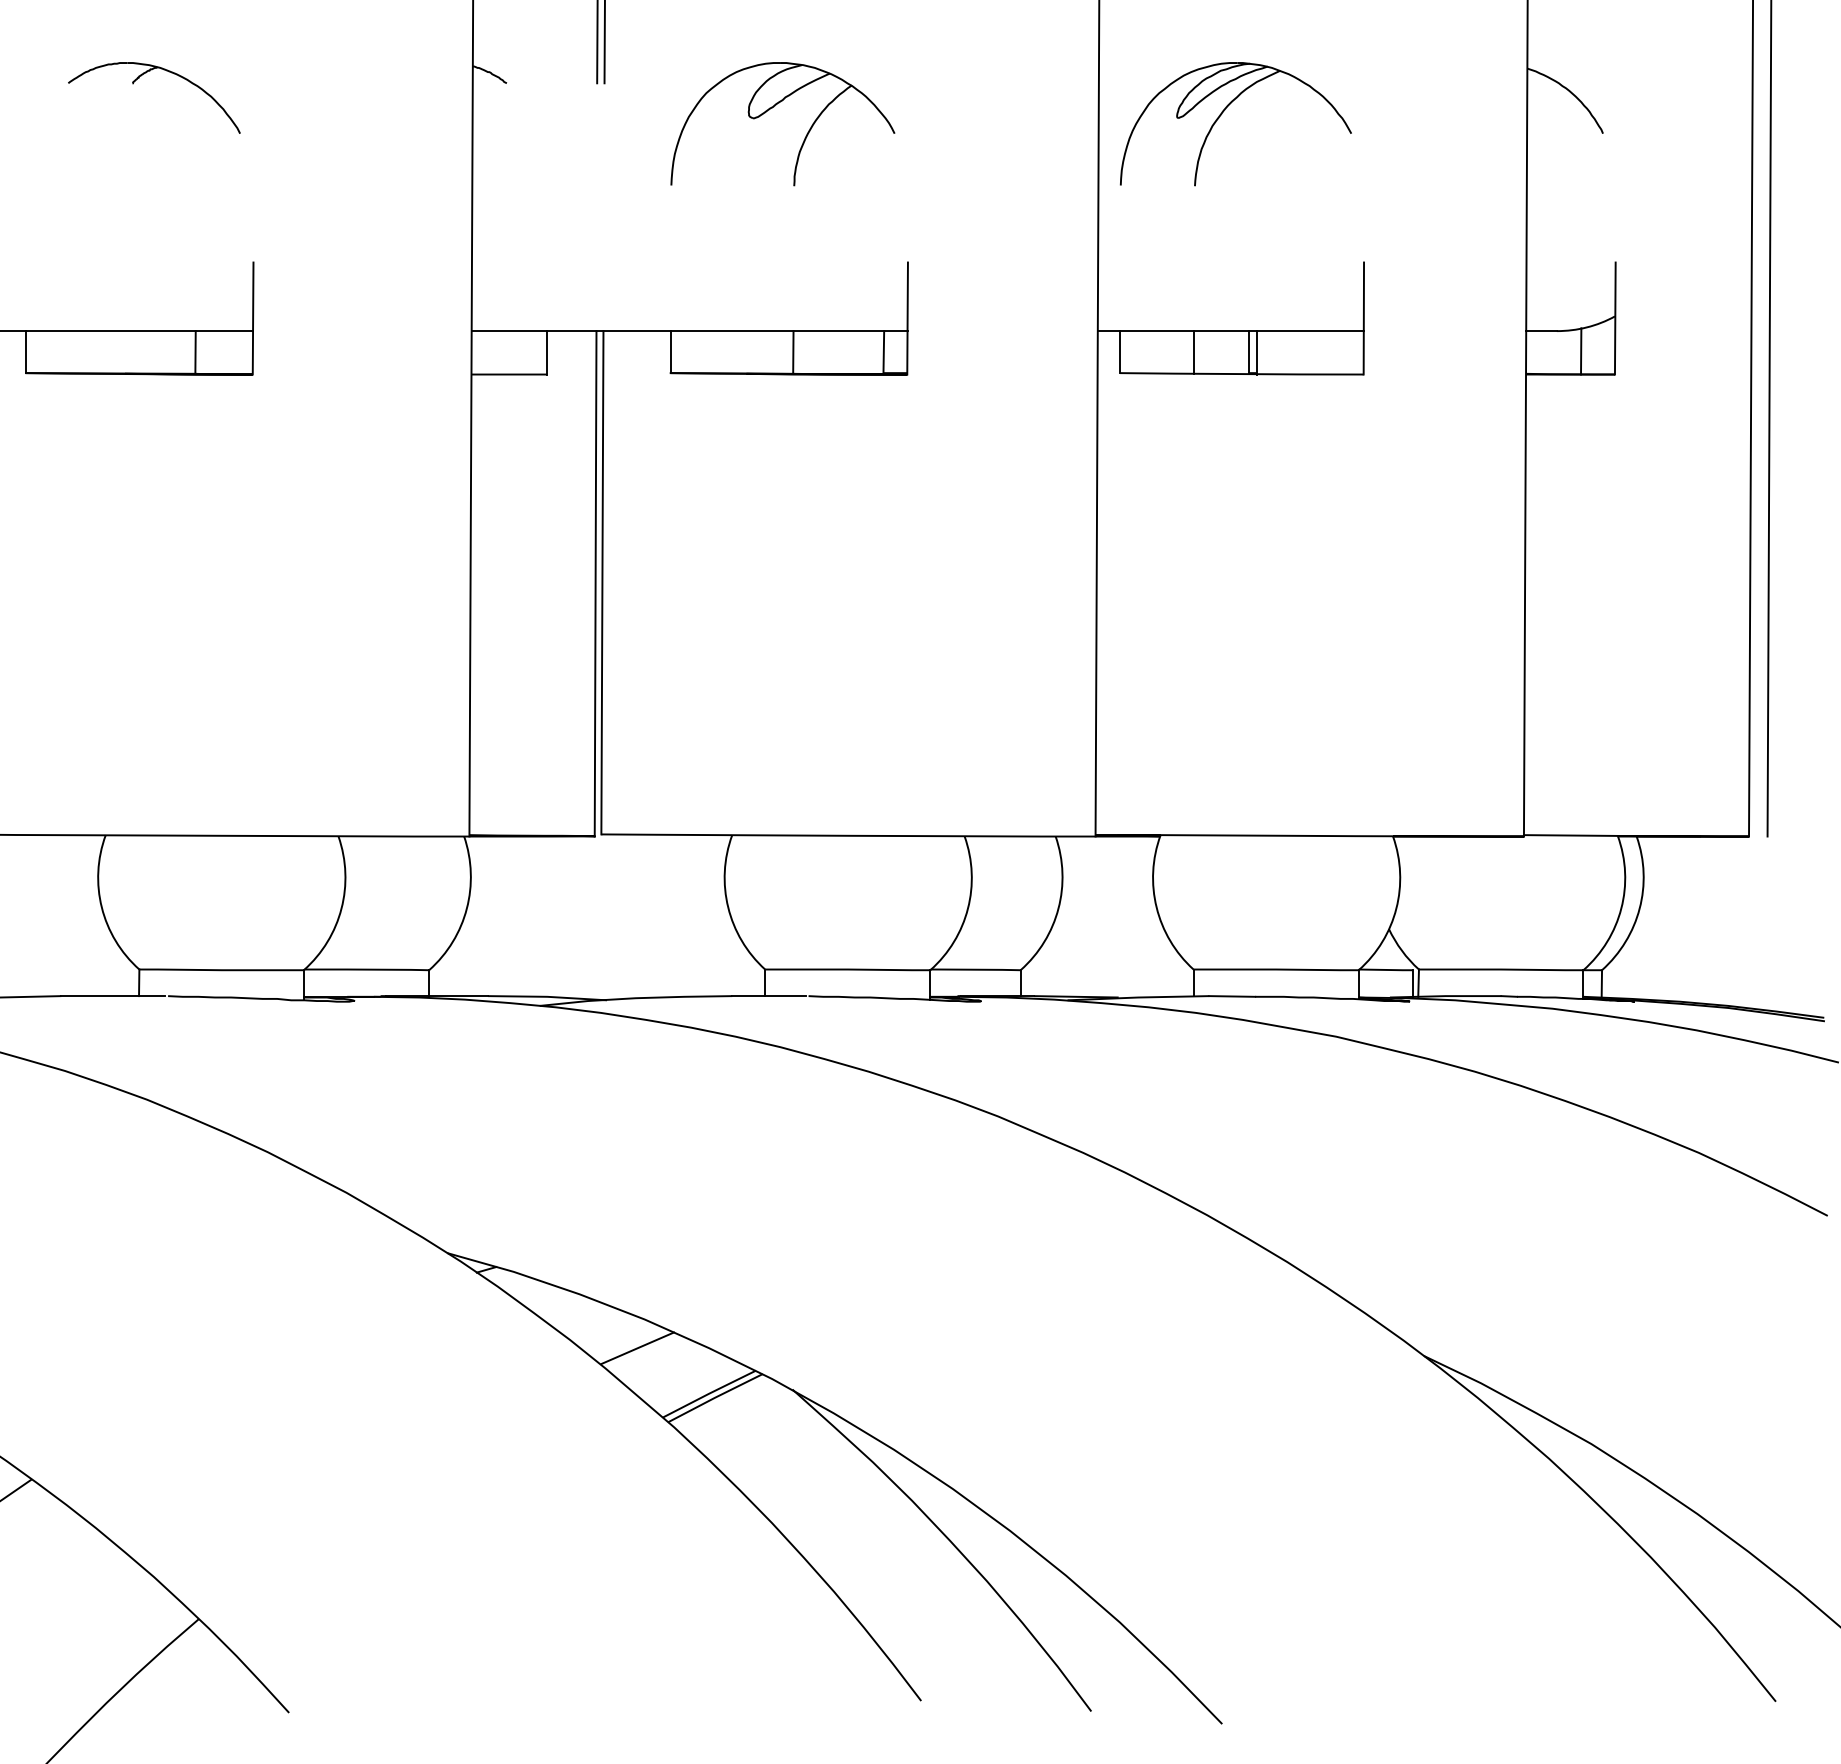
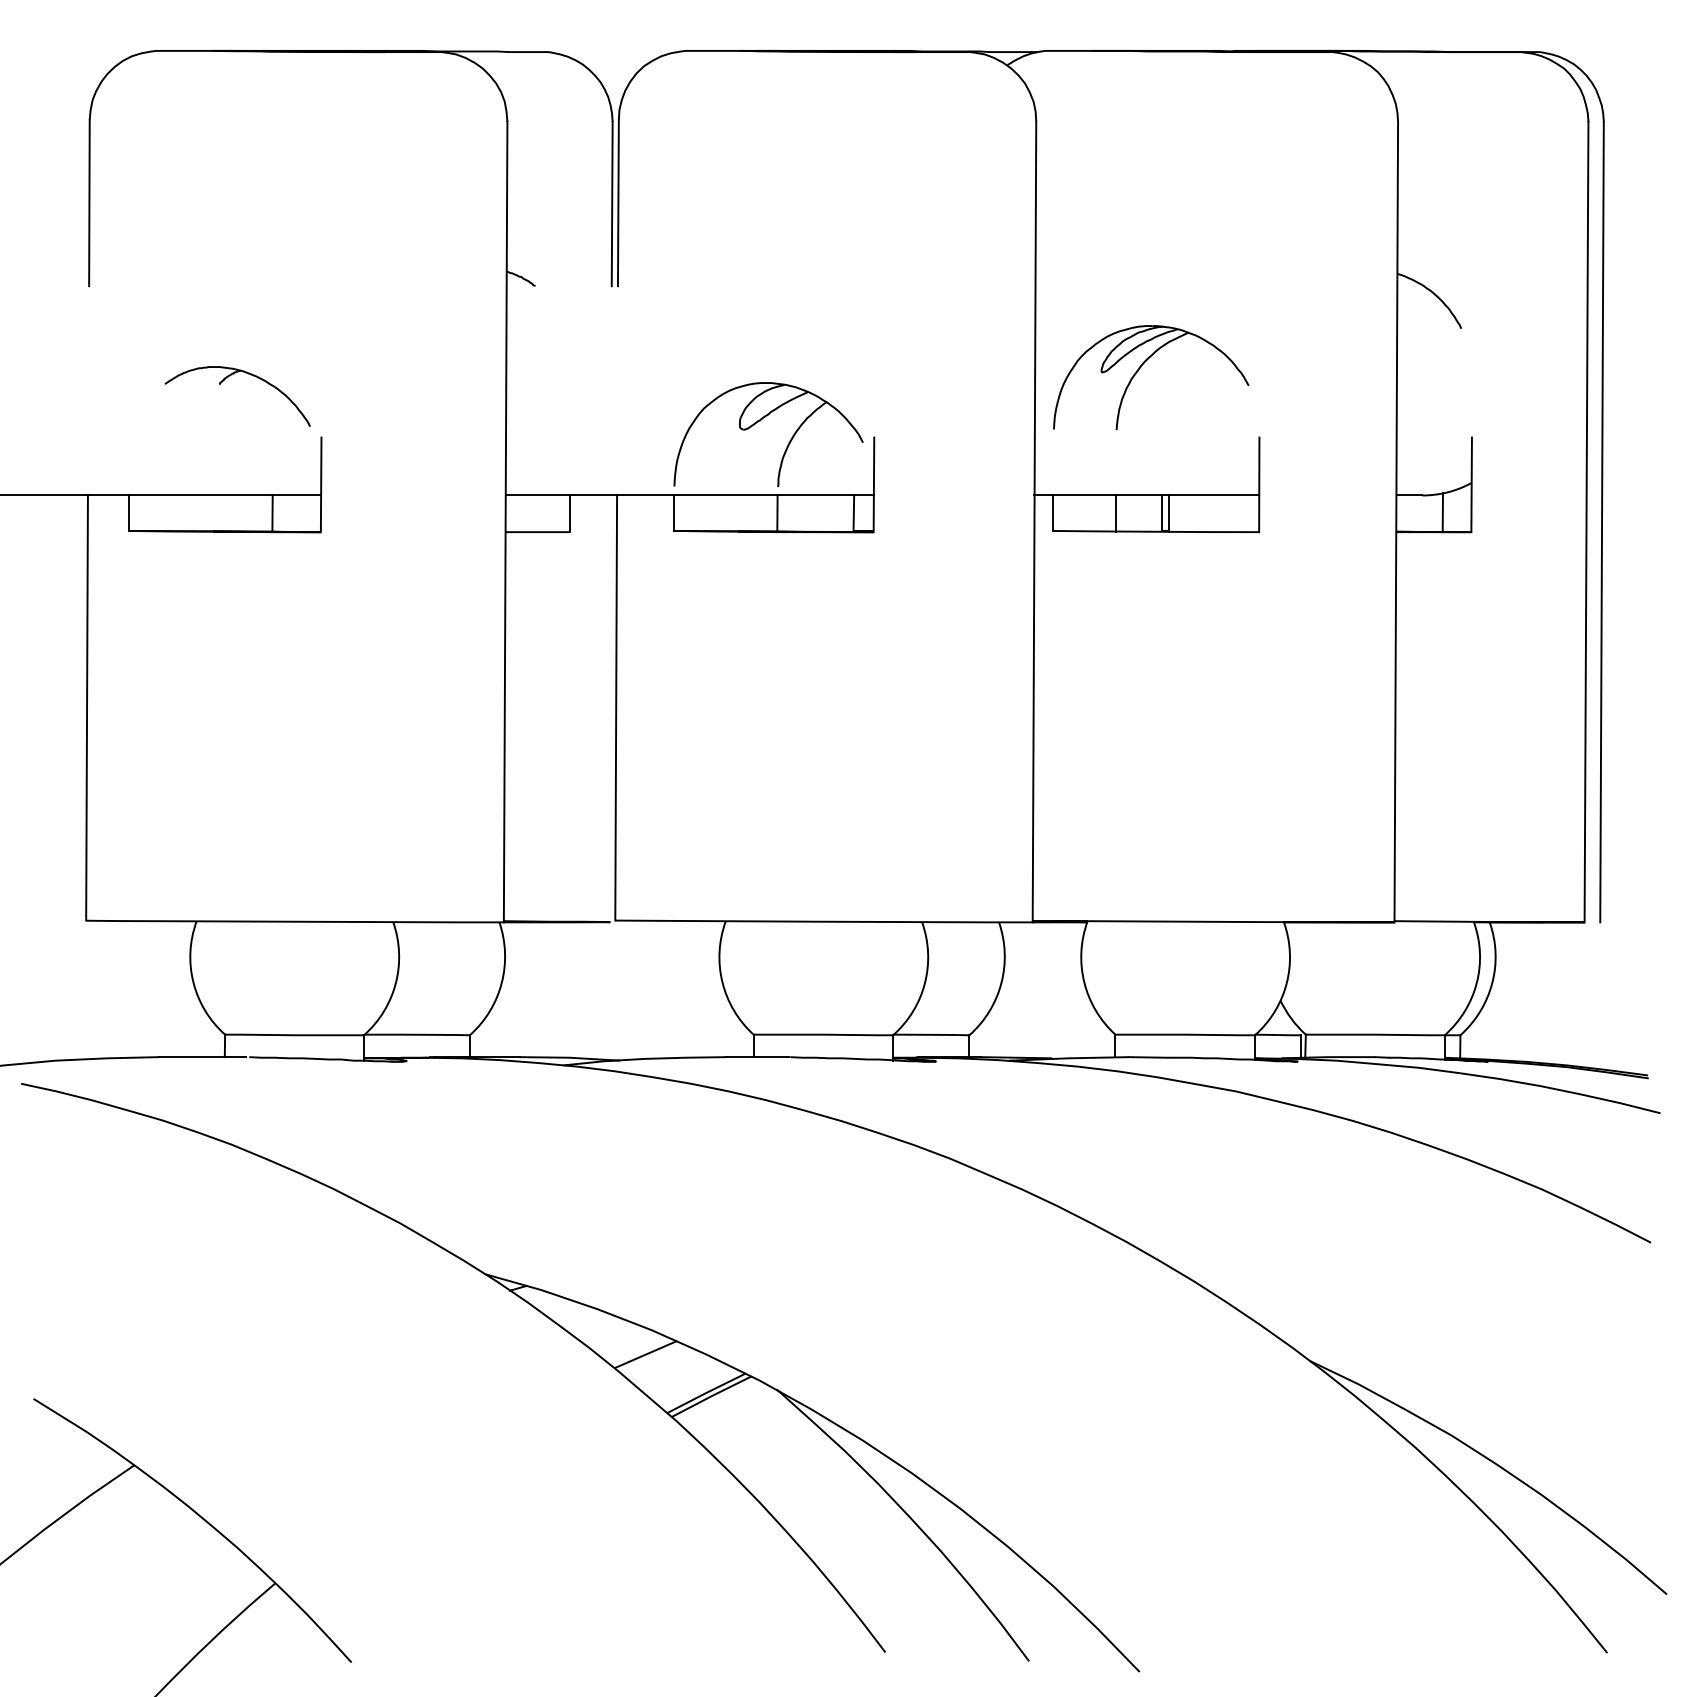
part: (137, 80) -> (223, 381), moved
part: (773, 108) -> (760, 421), moved
part: (1222, 115) -> (1139, 370), moved
line: (595, 583) -> (610, 708), removed

